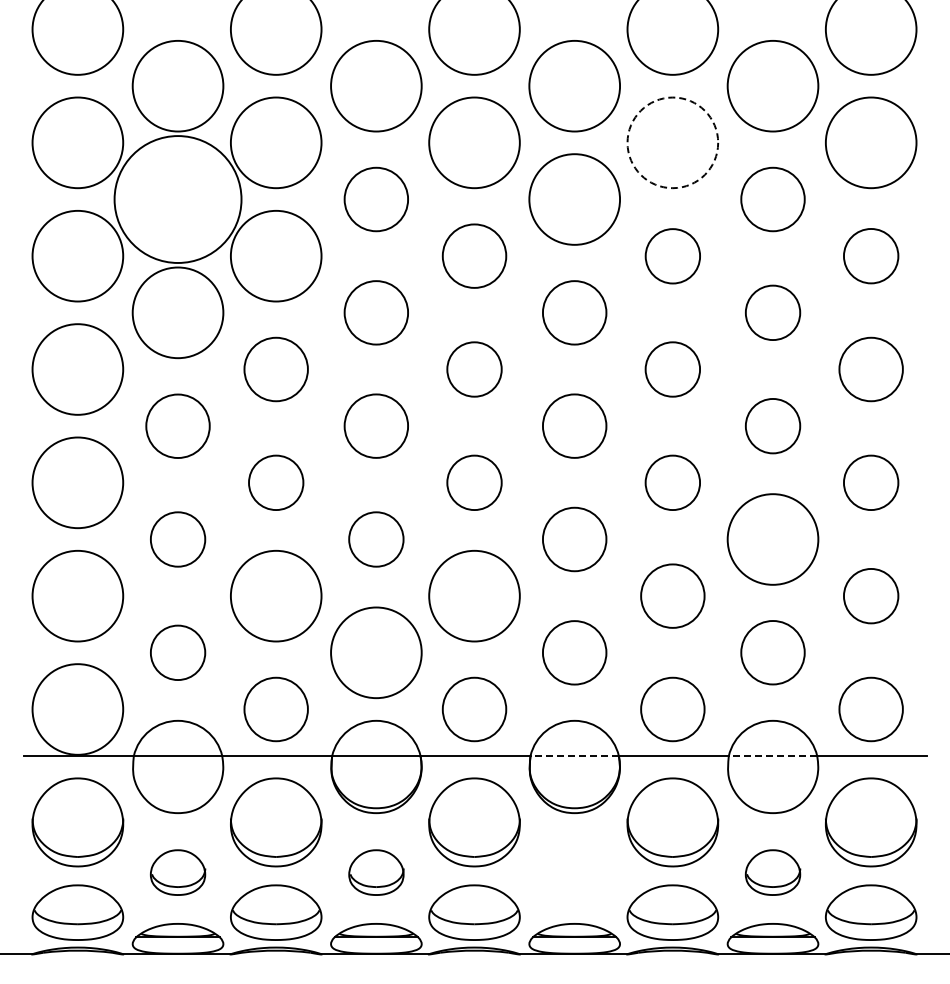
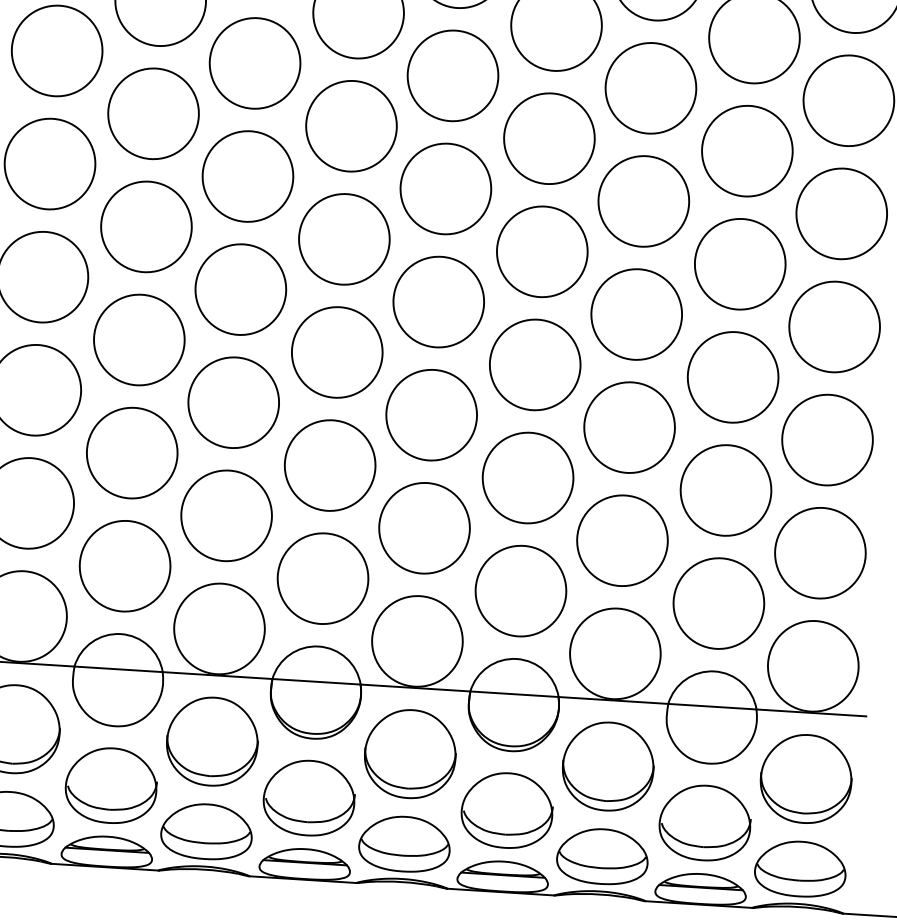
circle: (672, 142) -> (650, 87), dashed -> solid
circle: (177, 199) -> (153, 113), size x0.71
circle: (376, 199) -> (351, 126), size x1.43
circle: (772, 199) -> (746, 151), size x1.43
circle: (474, 255) -> (445, 188), size x1.43
circle: (870, 255) -> (841, 213), size x1.67
circle: (672, 256) -> (643, 201), size x1.67
circle: (376, 312) -> (344, 239), size x1.43
circle: (574, 312) -> (542, 251), size x1.43
circle: (772, 312) -> (739, 263), size x1.67
circle: (275, 369) -> (240, 289), size x1.43
circle: (474, 369) -> (438, 302), size x1.67
circle: (672, 369) -> (636, 314), size x1.67
circle: (870, 369) -> (833, 326), size x1.43
circle: (376, 425) -> (337, 351), size x1.43
circle: (574, 425) -> (535, 364), size x1.43
circle: (772, 425) -> (732, 376), size x1.67
circle: (177, 426) -> (138, 340), size x1.43
circle: (275, 482) -> (233, 402), size x1.67
circle: (474, 482) -> (431, 414), size x1.67
circle: (672, 482) -> (629, 427), size x1.67
circle: (870, 482) -> (826, 439), size x1.67
circle: (177, 539) -> (131, 453), size x1.67
circle: (376, 539) -> (330, 465), size x1.67
circle: (574, 539) -> (527, 478), size x1.43
circle: (672, 595) -> (622, 540), size x1.43
circle: (870, 595) -> (819, 552), size x1.67
circle: (177, 652) -> (124, 565), size x1.67
circle: (574, 652) -> (520, 590), size x1.43
circle: (772, 652) -> (718, 603), size x1.43
circle: (275, 709) -> (218, 628), size x1.43
circle: (474, 709) -> (417, 641), size x1.43
circle: (672, 709) -> (615, 653), size x1.43
circle: (870, 709) -> (812, 666), size x1.43
line: (574, 756) -> (514, 694), dashed -> solid
line: (772, 756) -> (711, 707), dashed -> solid
part: (177, 872) -> (110, 785), size x1.67
part: (376, 872) -> (309, 797), size x1.67
part: (574, 872) -> (506, 810), added
part: (772, 872) -> (704, 822), size x1.67

